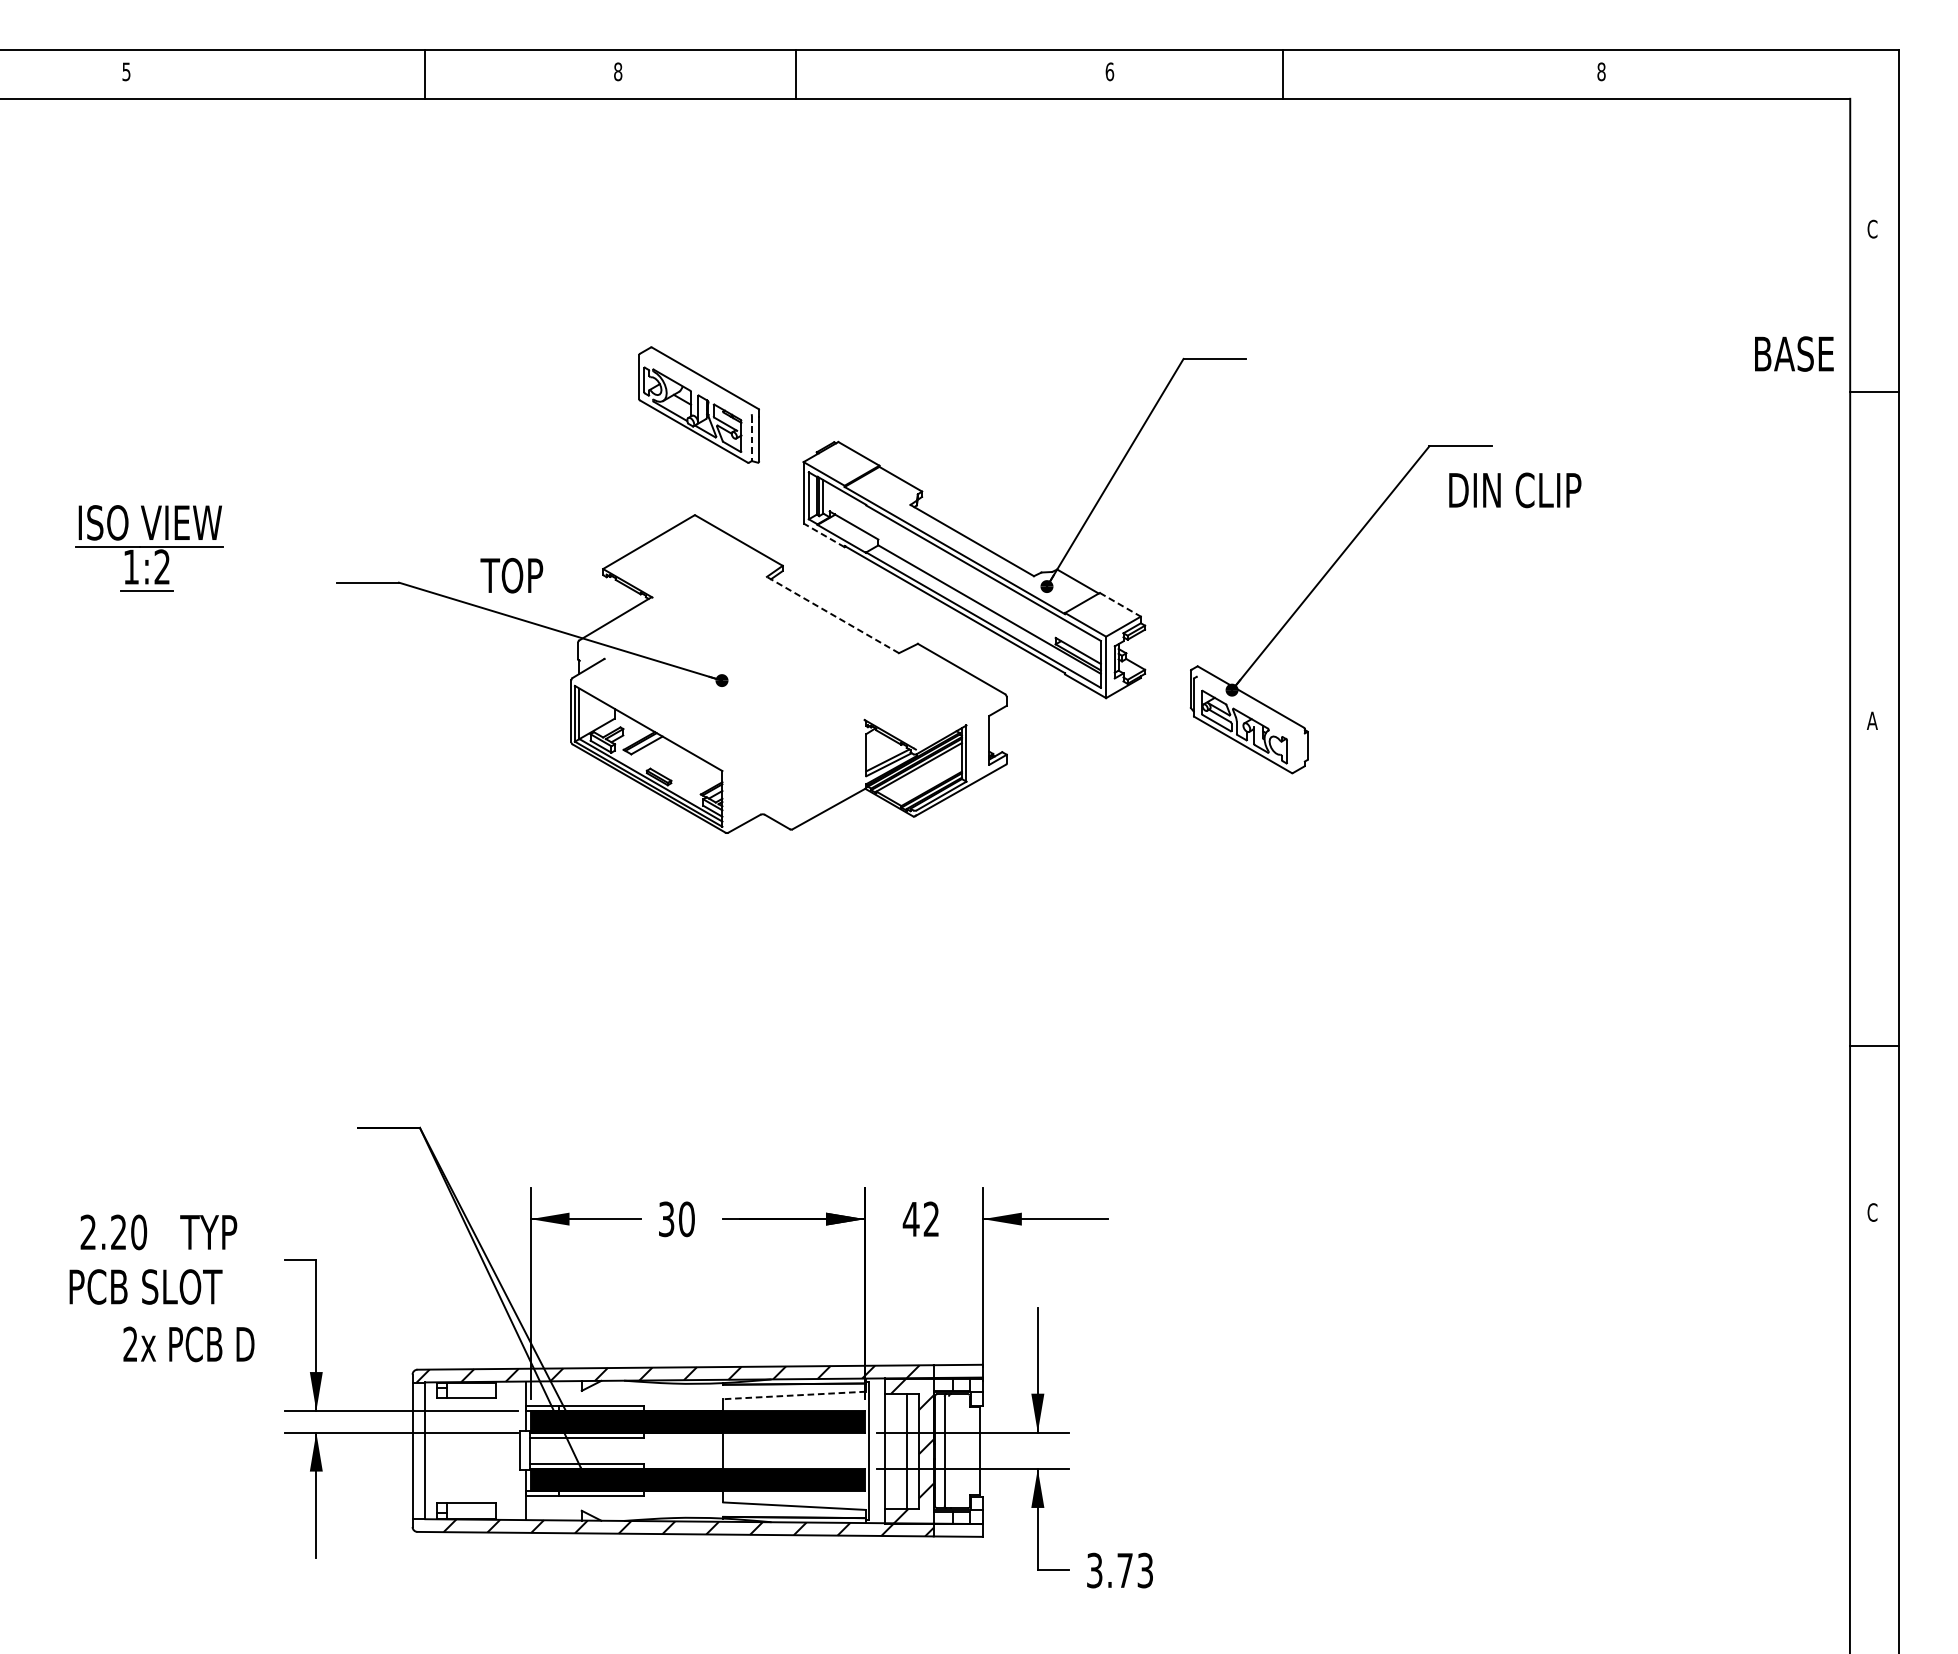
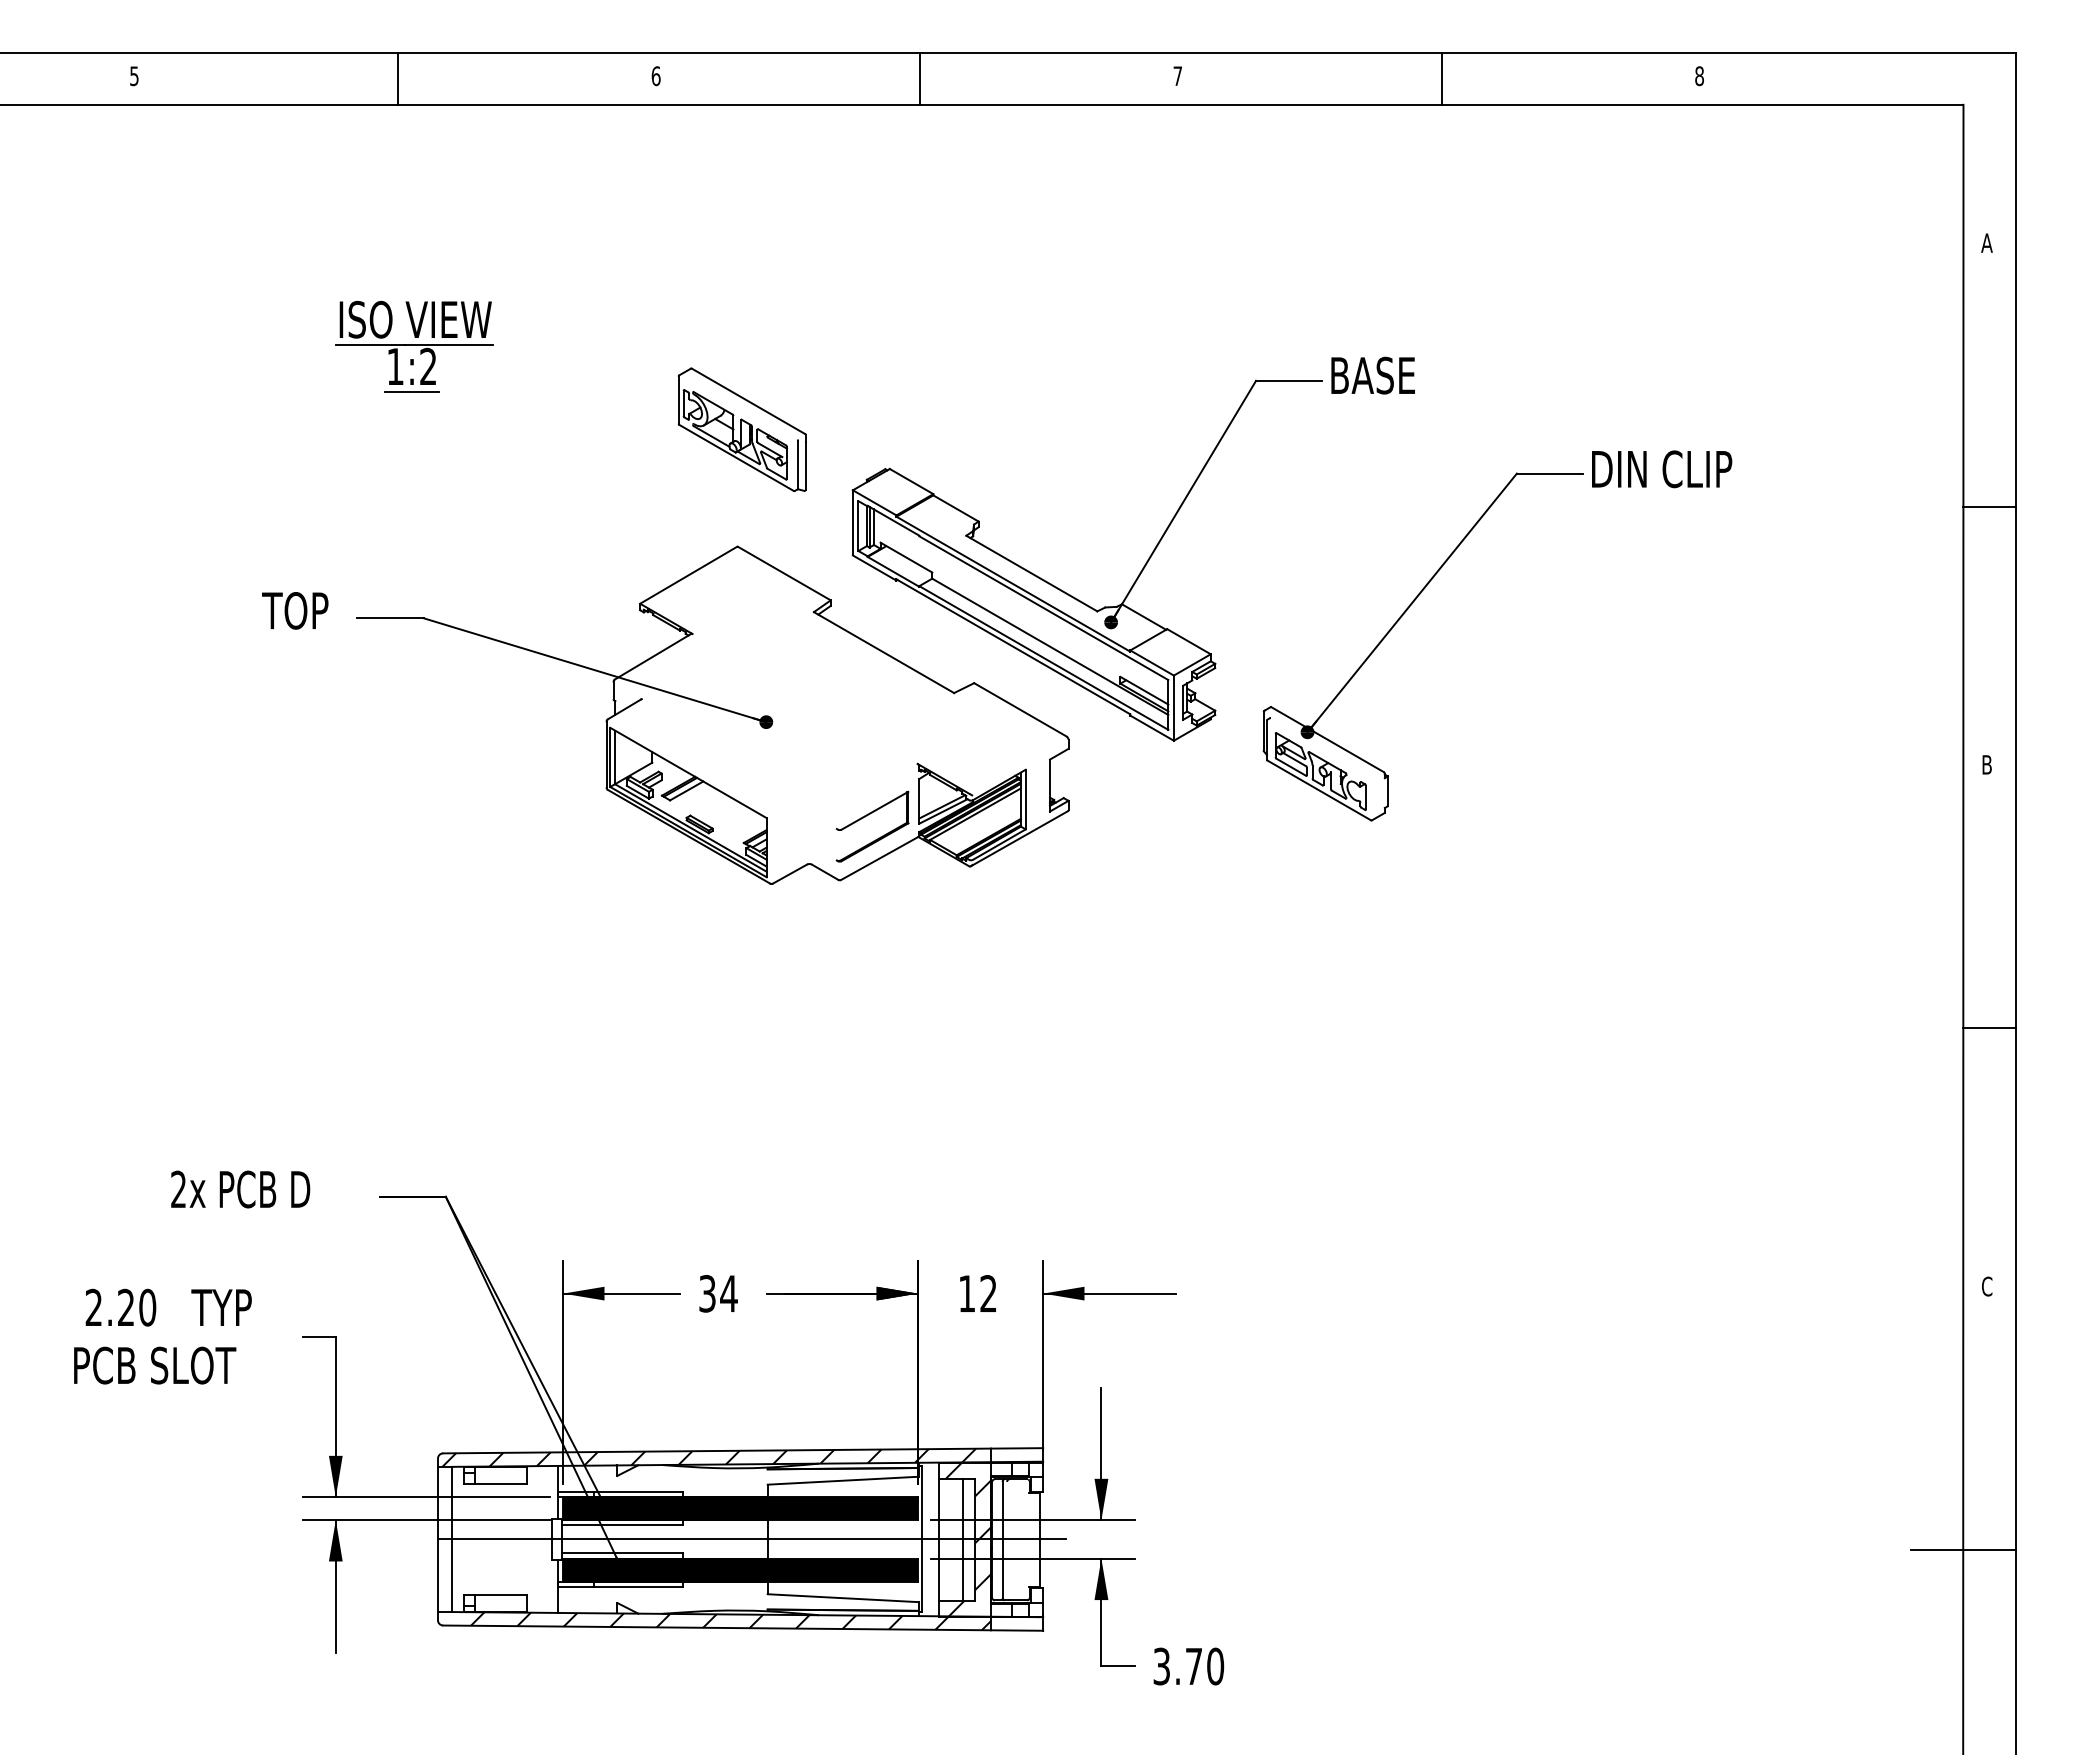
text: (617, 71) -> (655, 75), 8 -> 6
text: (1109, 72) -> (1177, 76), 6 -> 7
line: (425, 74) -> (398, 78), moved
line: (796, 74) -> (920, 78), moved
line: (1282, 74) -> (1441, 78), moved
text: (1871, 229) -> (1986, 243), C -> A
text: (1793, 353) -> (1372, 375), moved
line: (1874, 391) -> (1989, 506), moved
line: (752, 438) -> (798, 465), dashed -> solid
text: (1515, 490) -> (1662, 469), moved
line: (823, 534) -> (874, 567), dashed -> solid
part: (149, 548) -> (414, 346), moved
text: (512, 575) -> (295, 610), moved
line: (1120, 604) -> (1189, 641), dashed -> solid
line: (833, 614) -> (884, 652), dashed -> solid
text: (1871, 720) -> (1986, 764), A -> B
part: (817, 769) -> (867, 816), added
line: (1874, 1046) -> (1989, 1028), moved
text: (686, 1219) -> (728, 1293), 30 -> 34
text: (910, 1219) -> (966, 1293), 42 -> 12
text: (188, 1344) -> (240, 1189), moved
line: (794, 1395) -> (843, 1480), dashed -> solid
line: (708, 1450) -> (751, 1539), added
line: (1850, 1460) -> (1963, 1549), added
text: (1145, 1570) -> (1215, 1666), 3.73 -> 3.70

